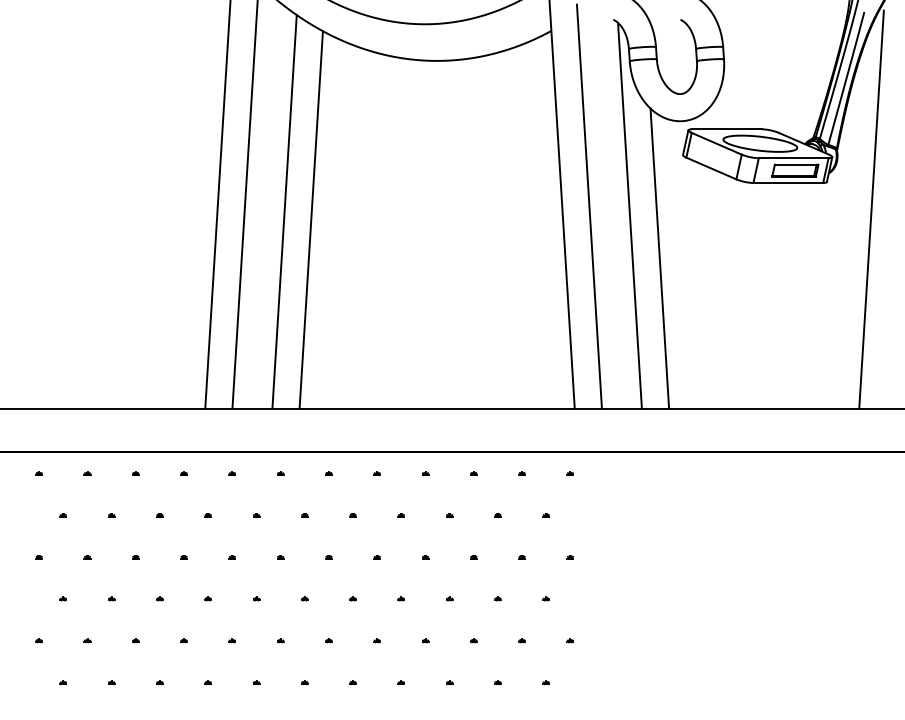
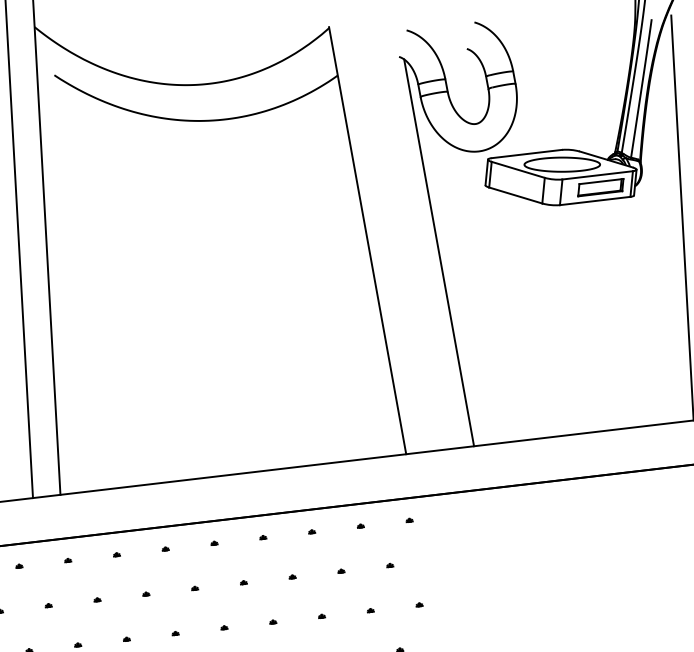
line: (588, 206) -> (396, 248), removed
line: (284, 211) -> (89, 289), removed
line: (310, 219) -> (116, 294), removed
line: (659, 258) -> (474, 292), removed

